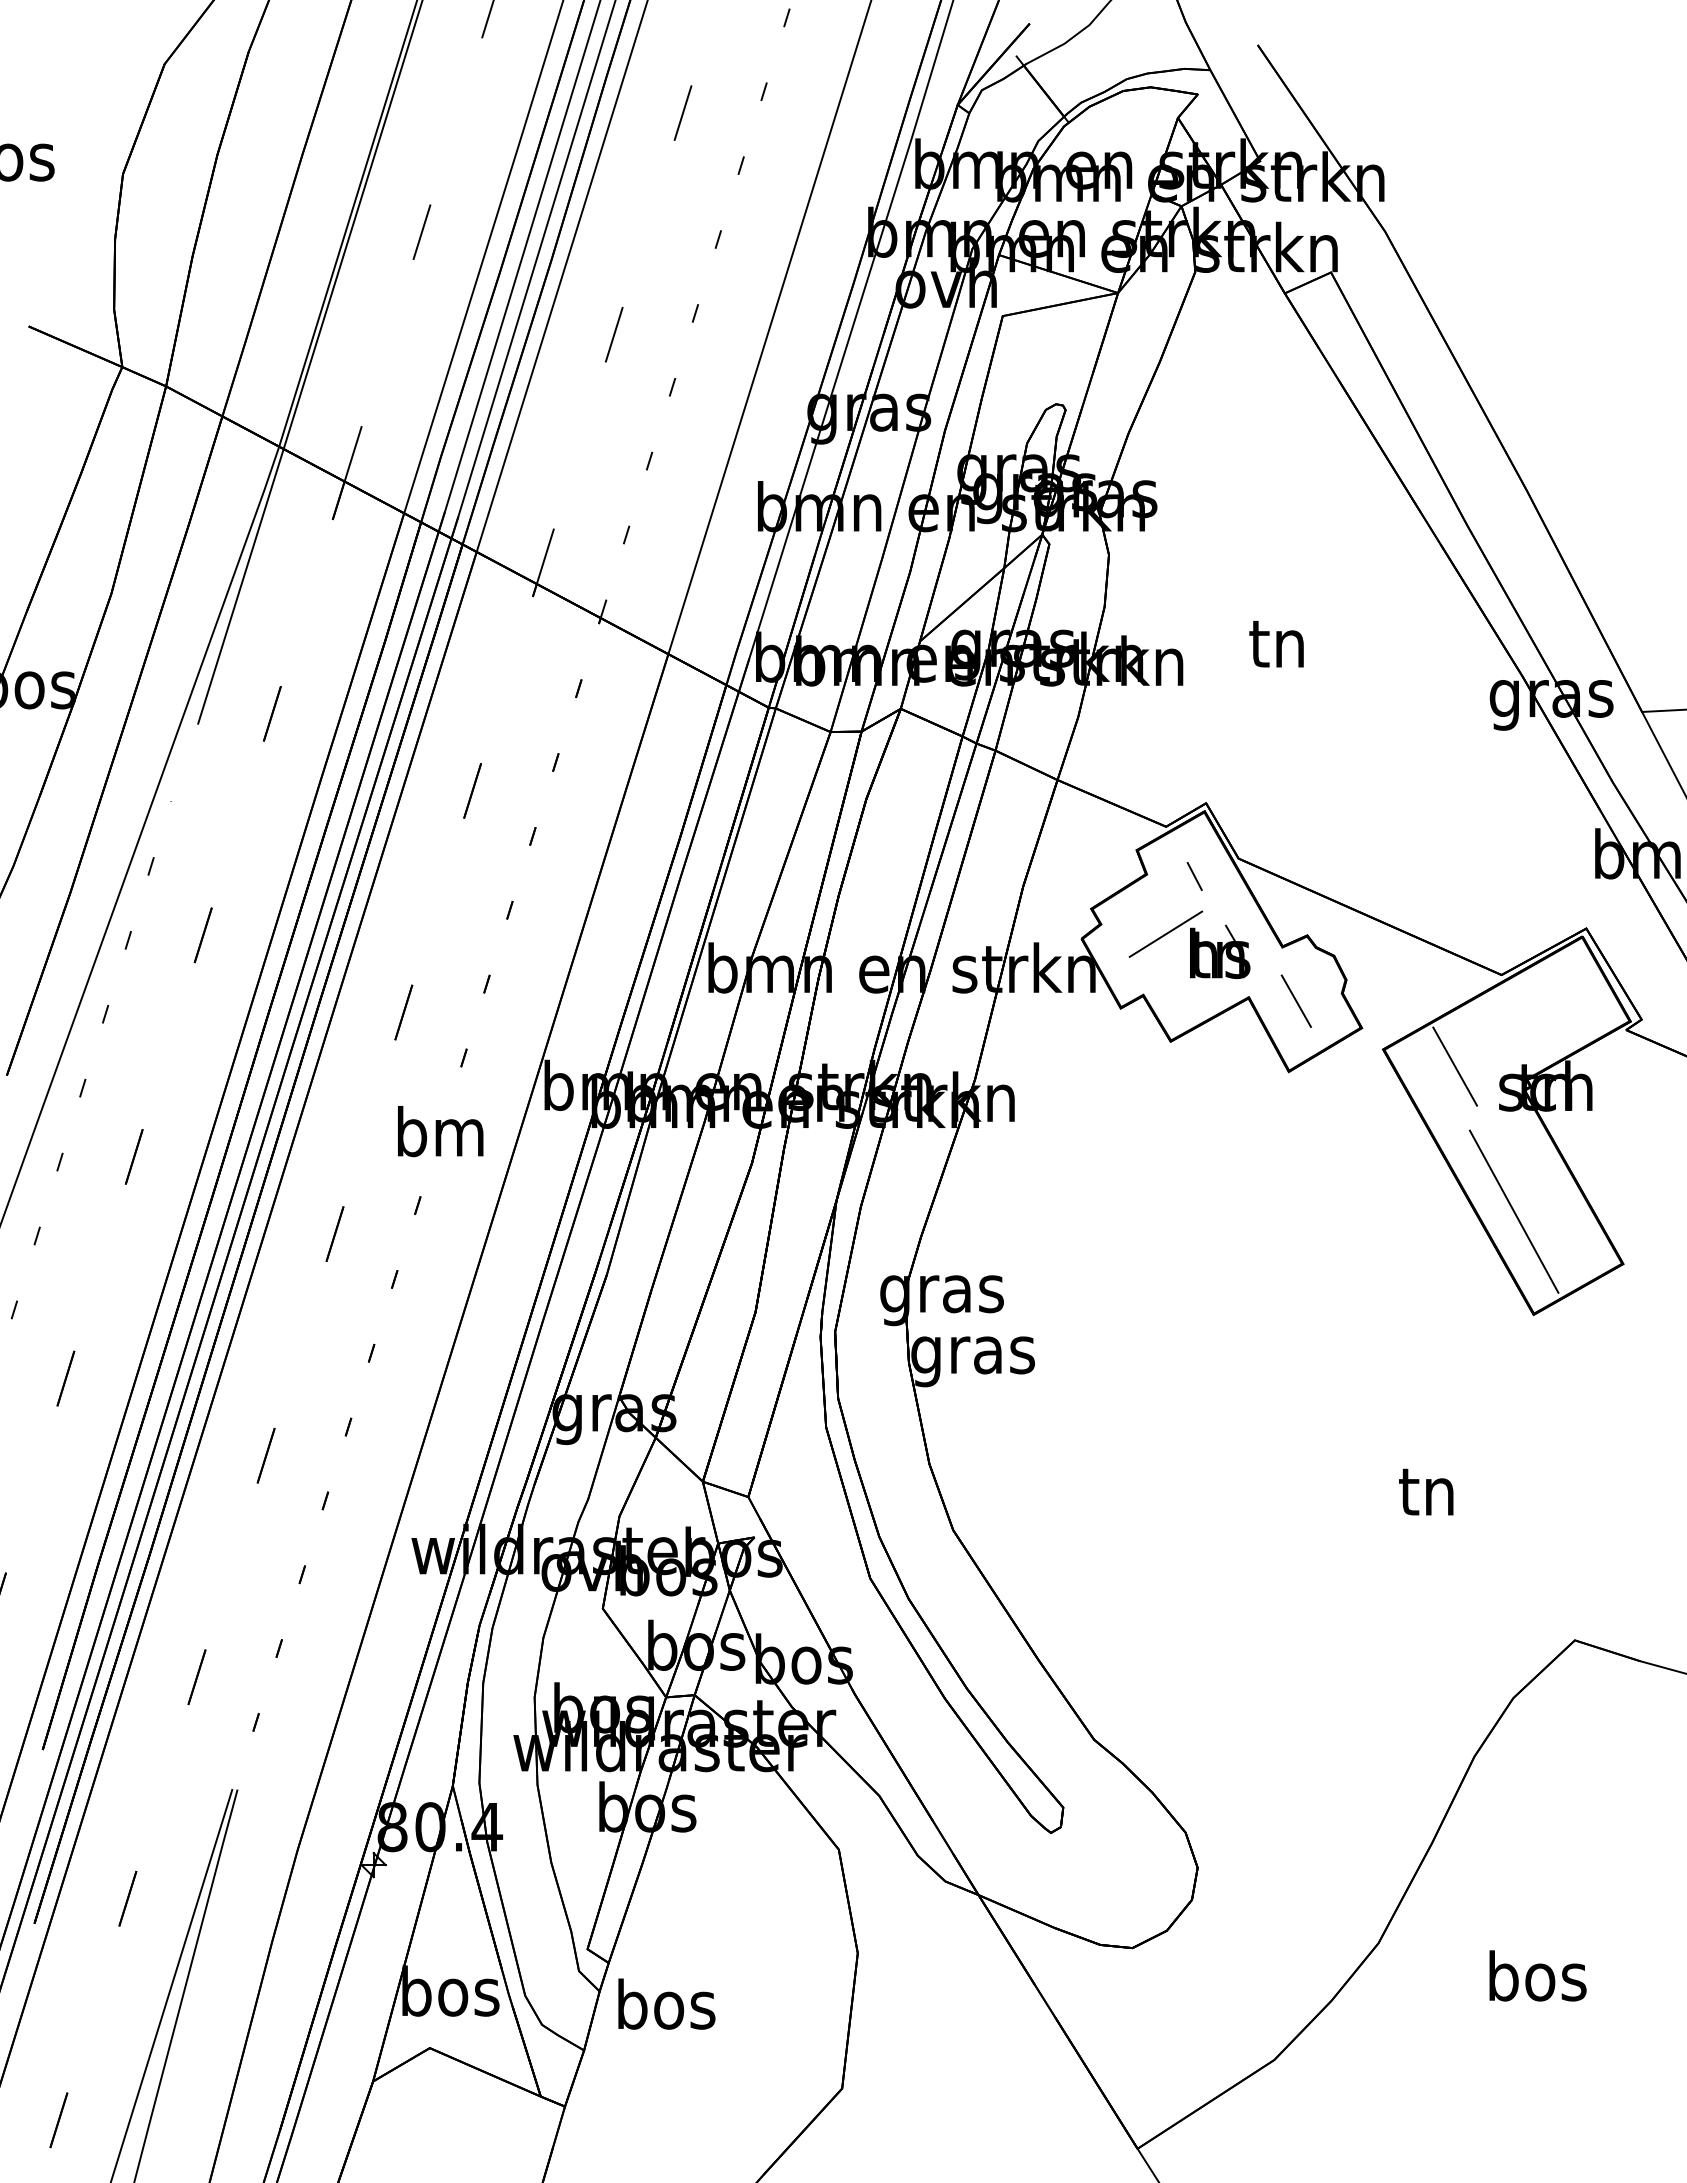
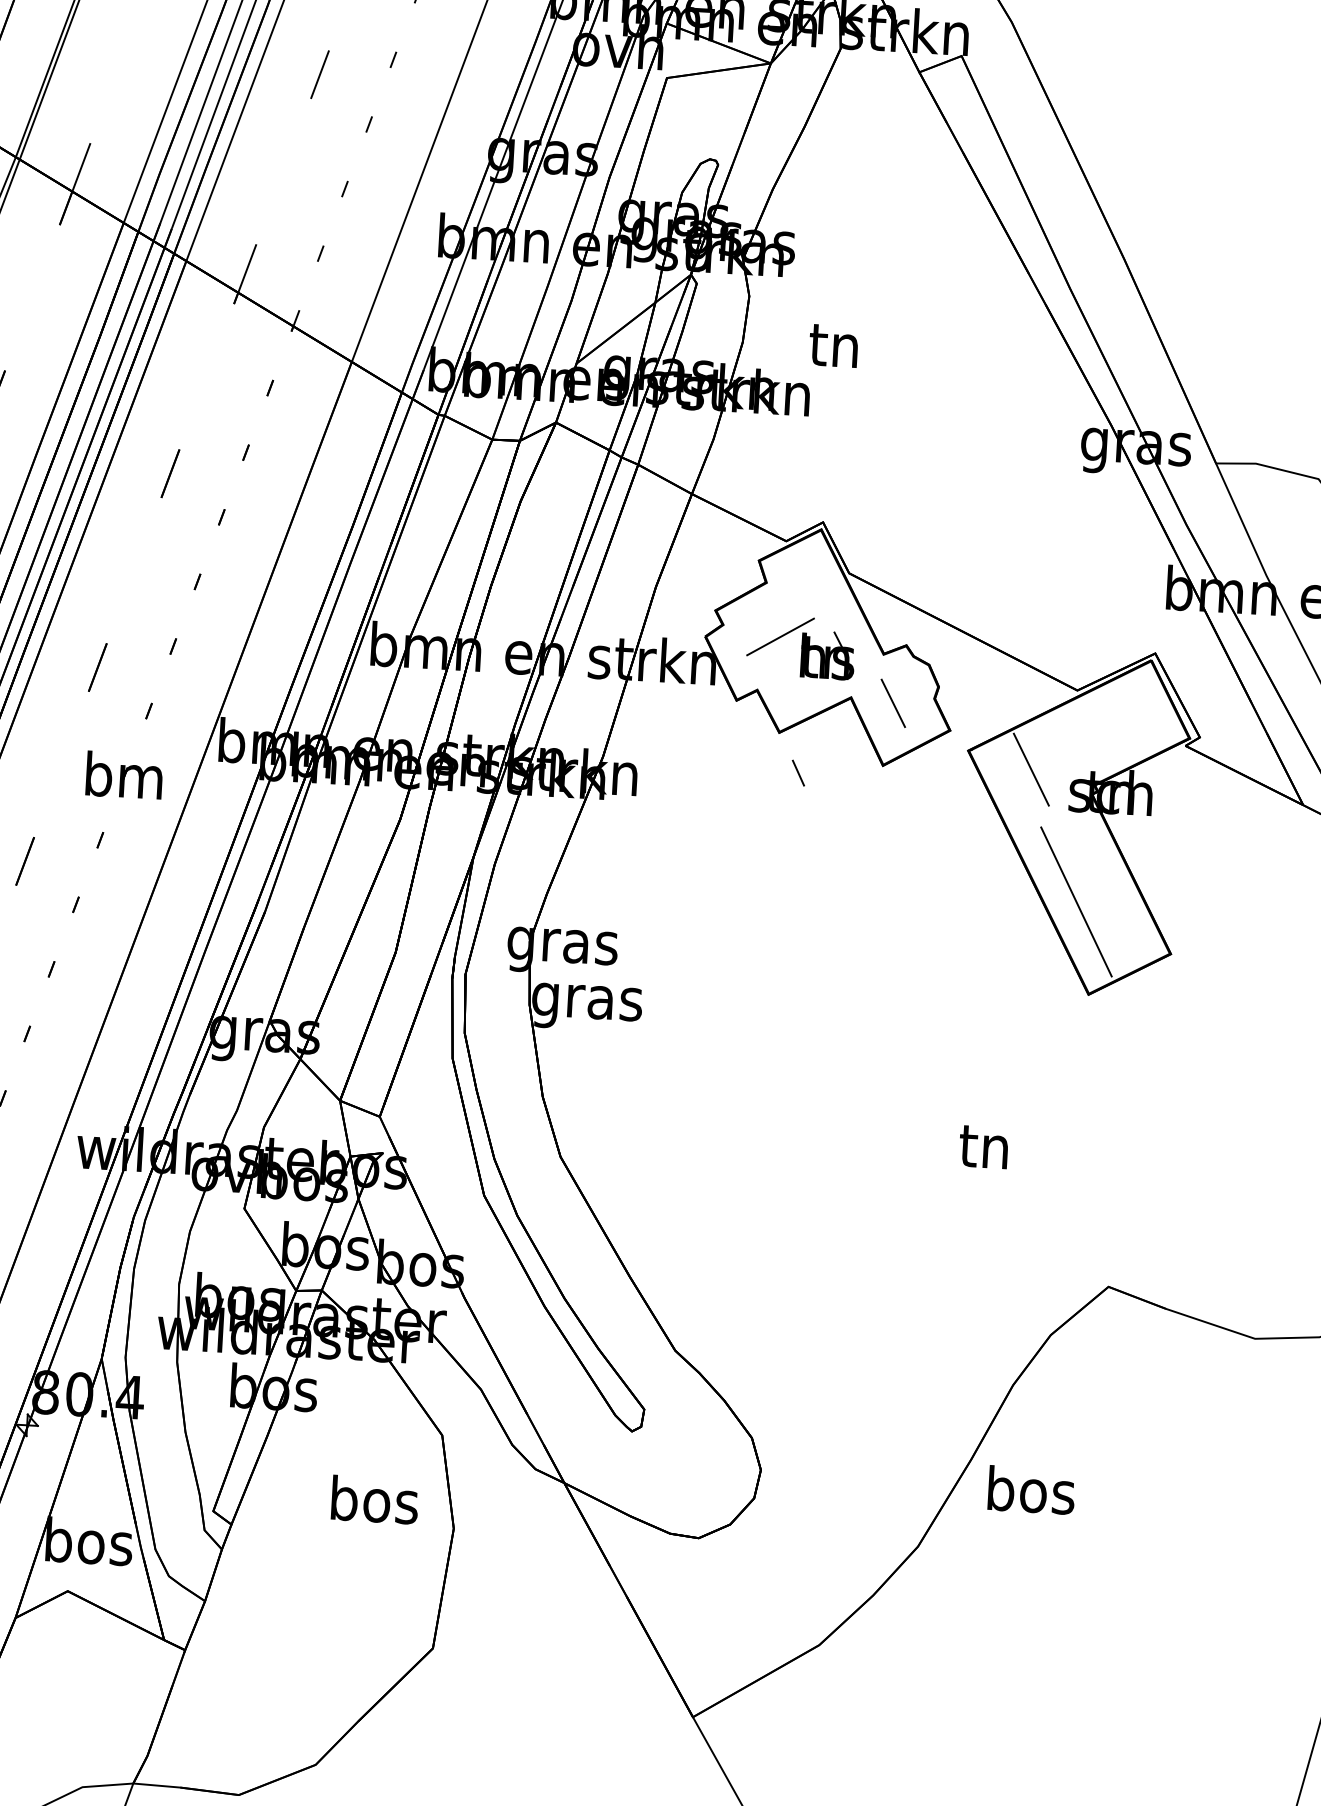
text: (1276, 644) -> (833, 346), moved
line: (1194, 876) -> (798, 773), moved
text: (1537, 1975) -> (1031, 1489), moved
text: (666, 2003) -> (374, 1499), moved

